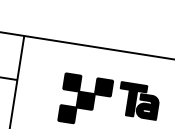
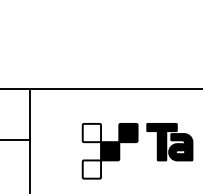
fill: (72, 81) -> (91, 132), removed
fill: (67, 114) -> (91, 169), removed

